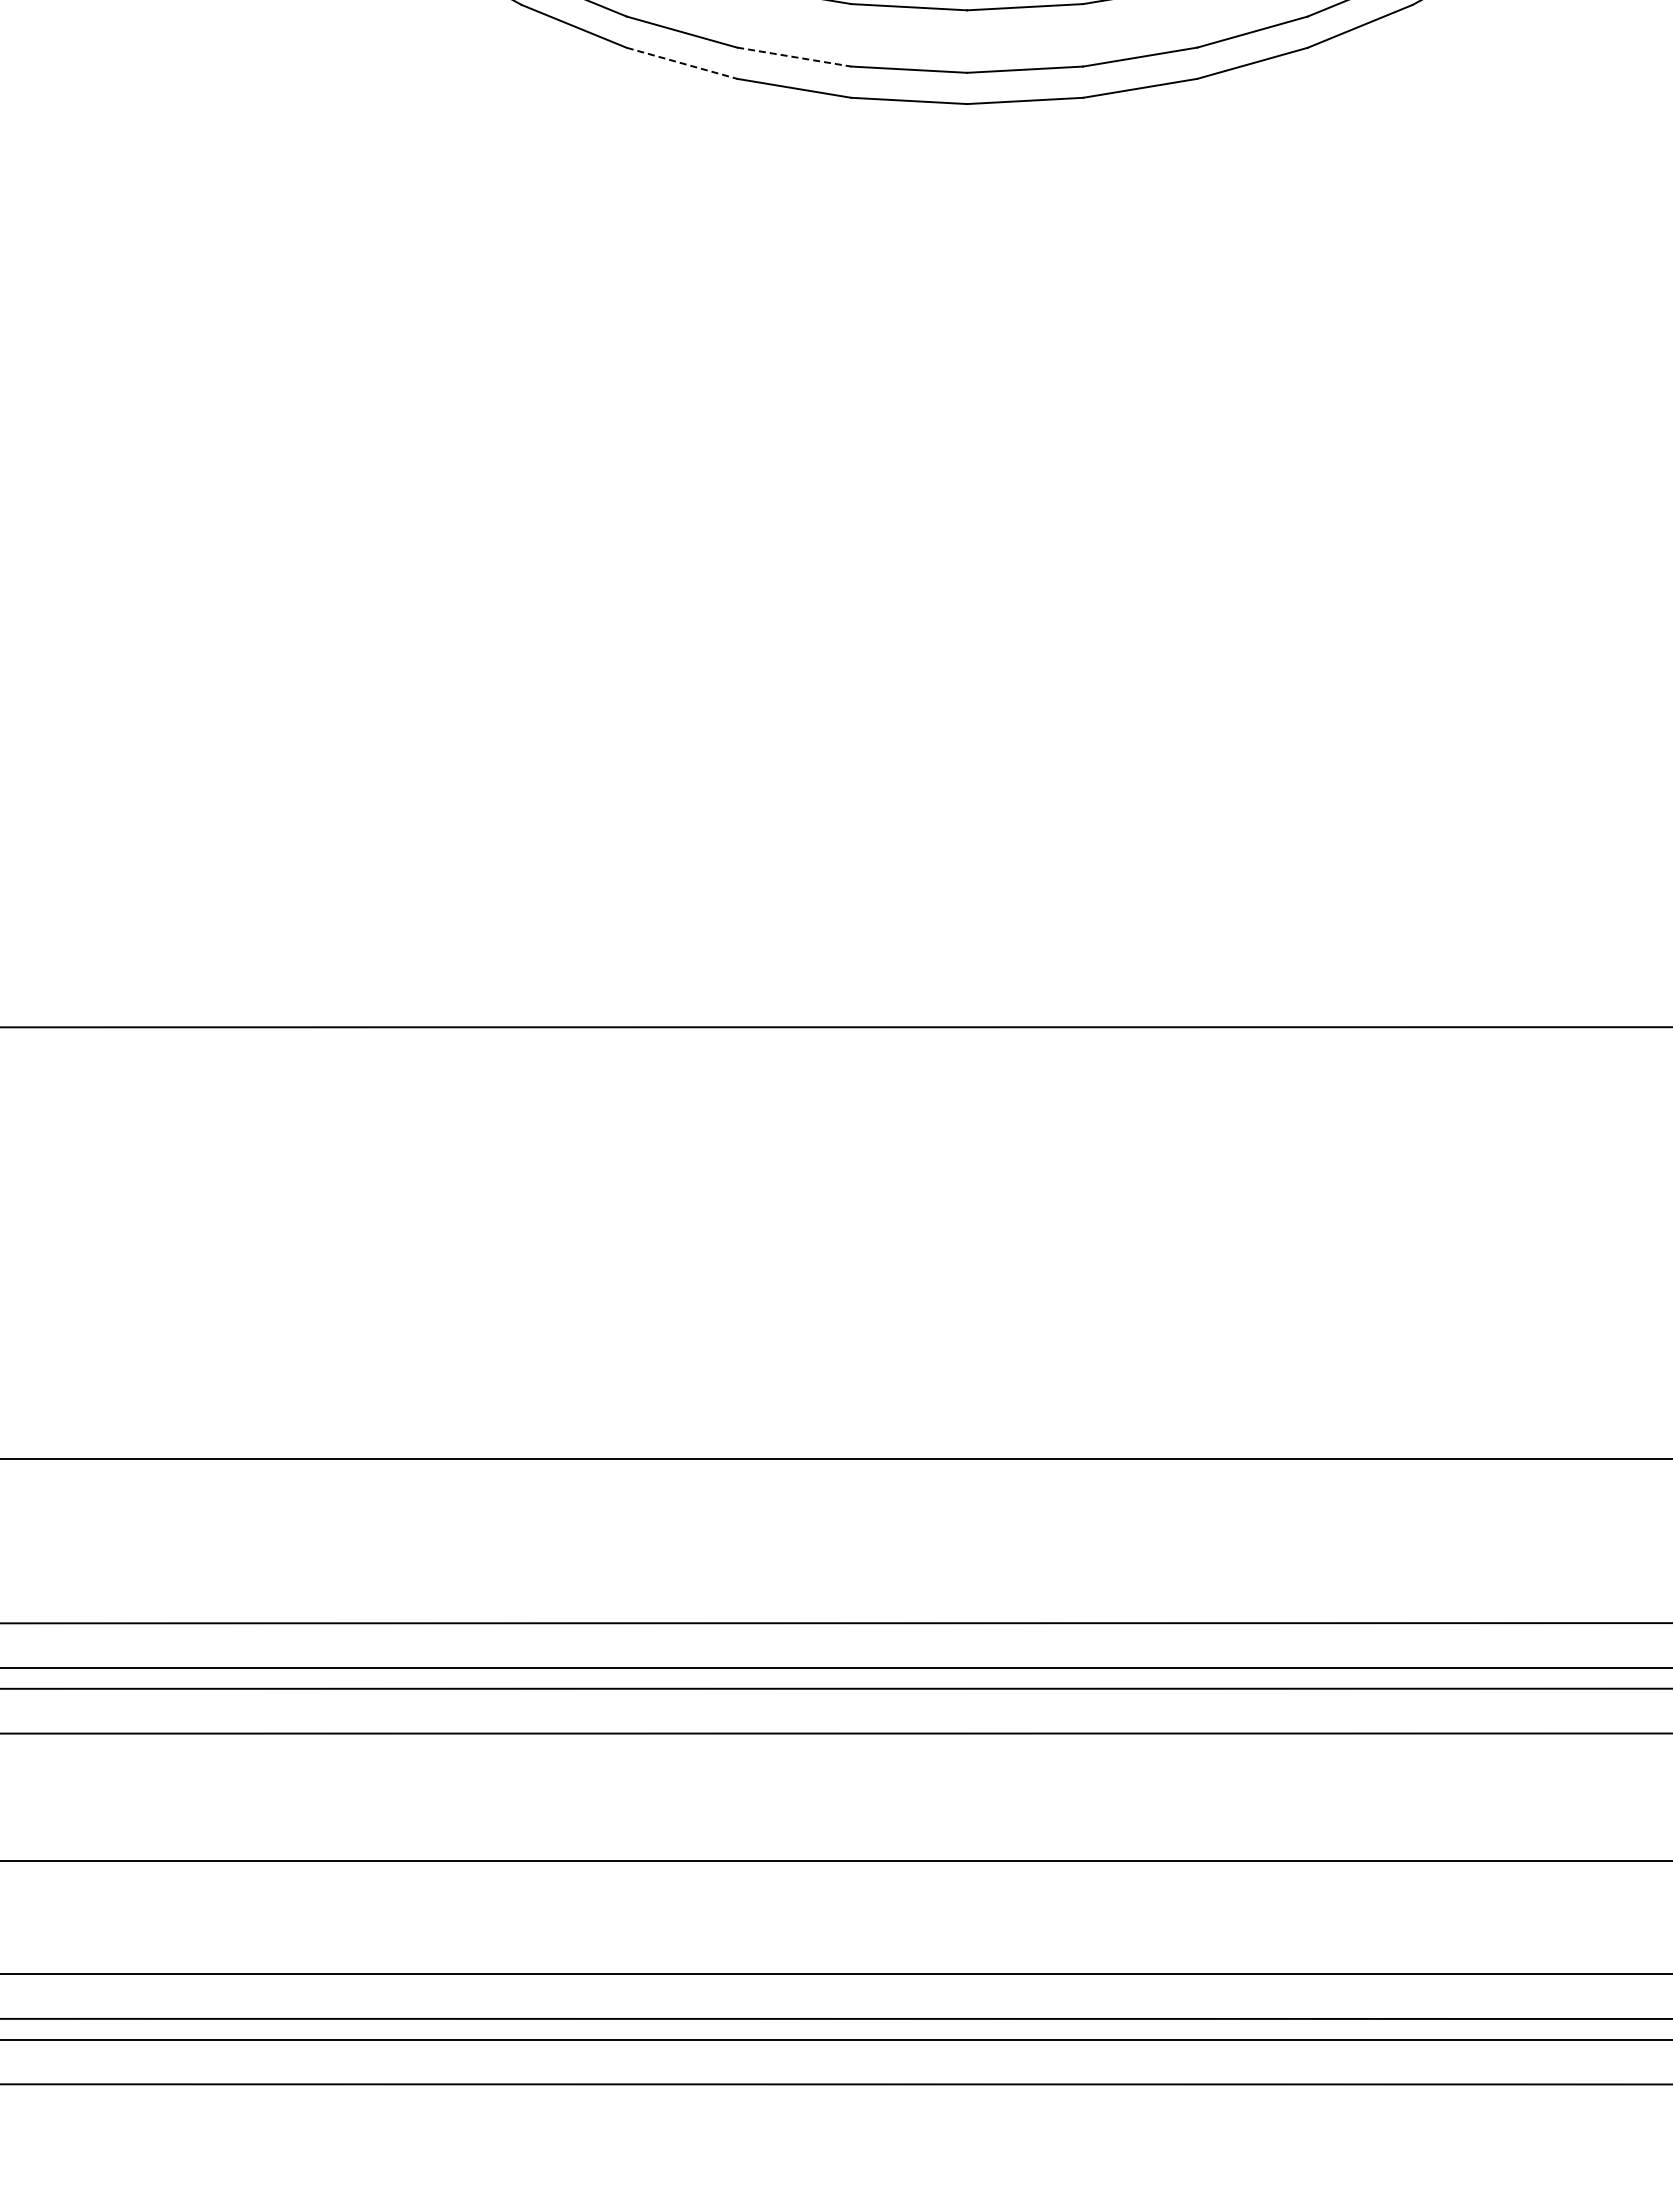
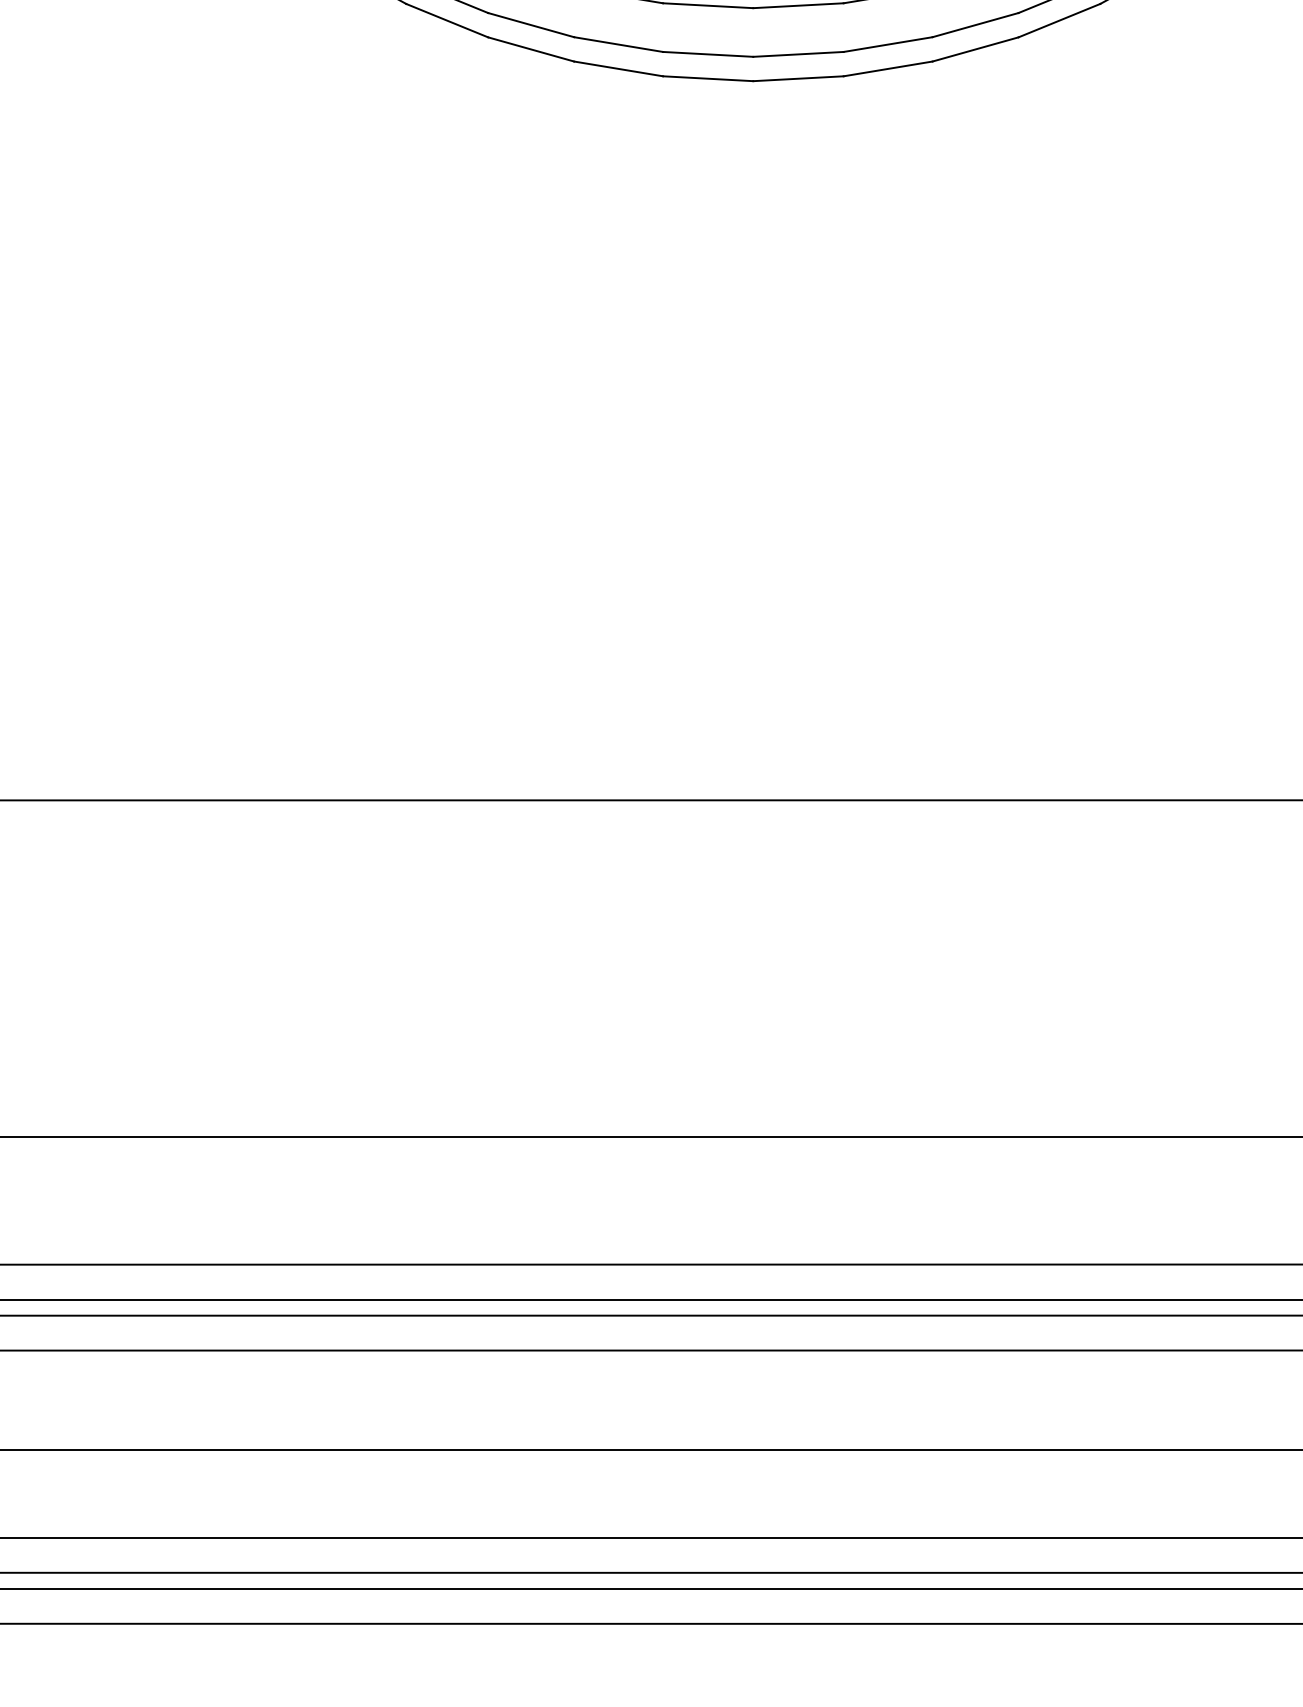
line: (794, 57) -> (618, 44), dashed -> solid
line: (682, 63) -> (531, 49), dashed -> solid

